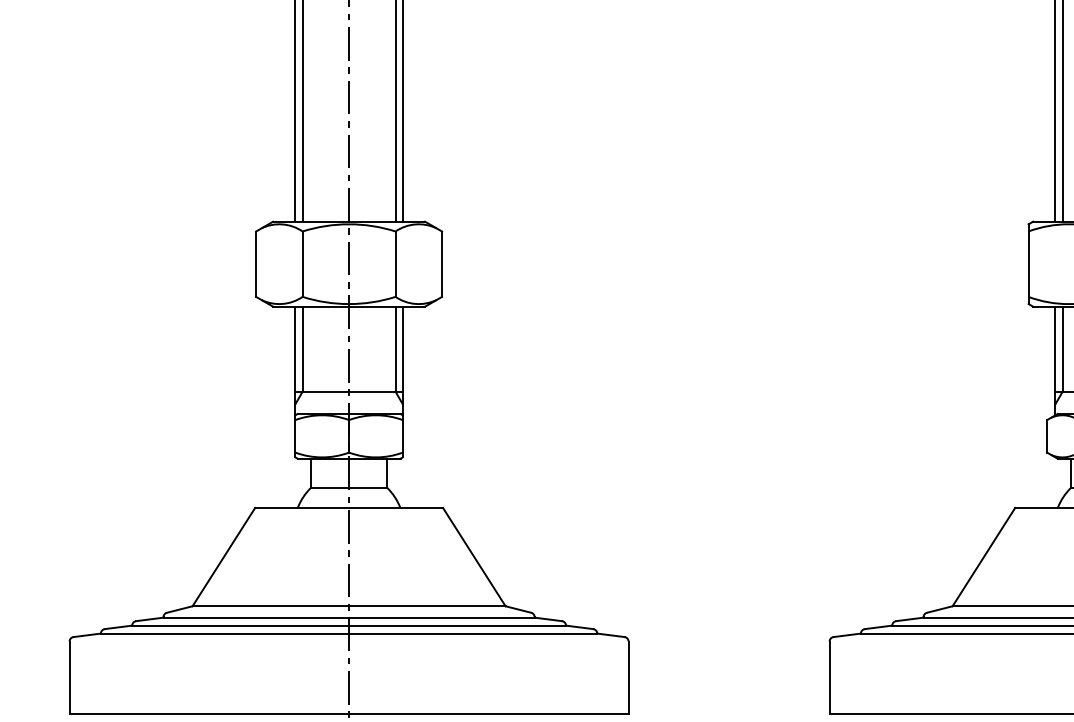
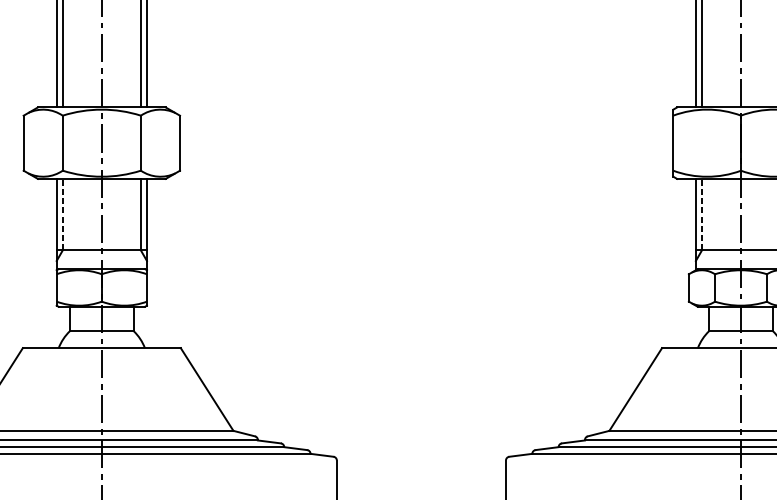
line: (302, 348) -> (62, 214), solid -> dashed
line: (1062, 348) -> (701, 214), solid -> dashed

